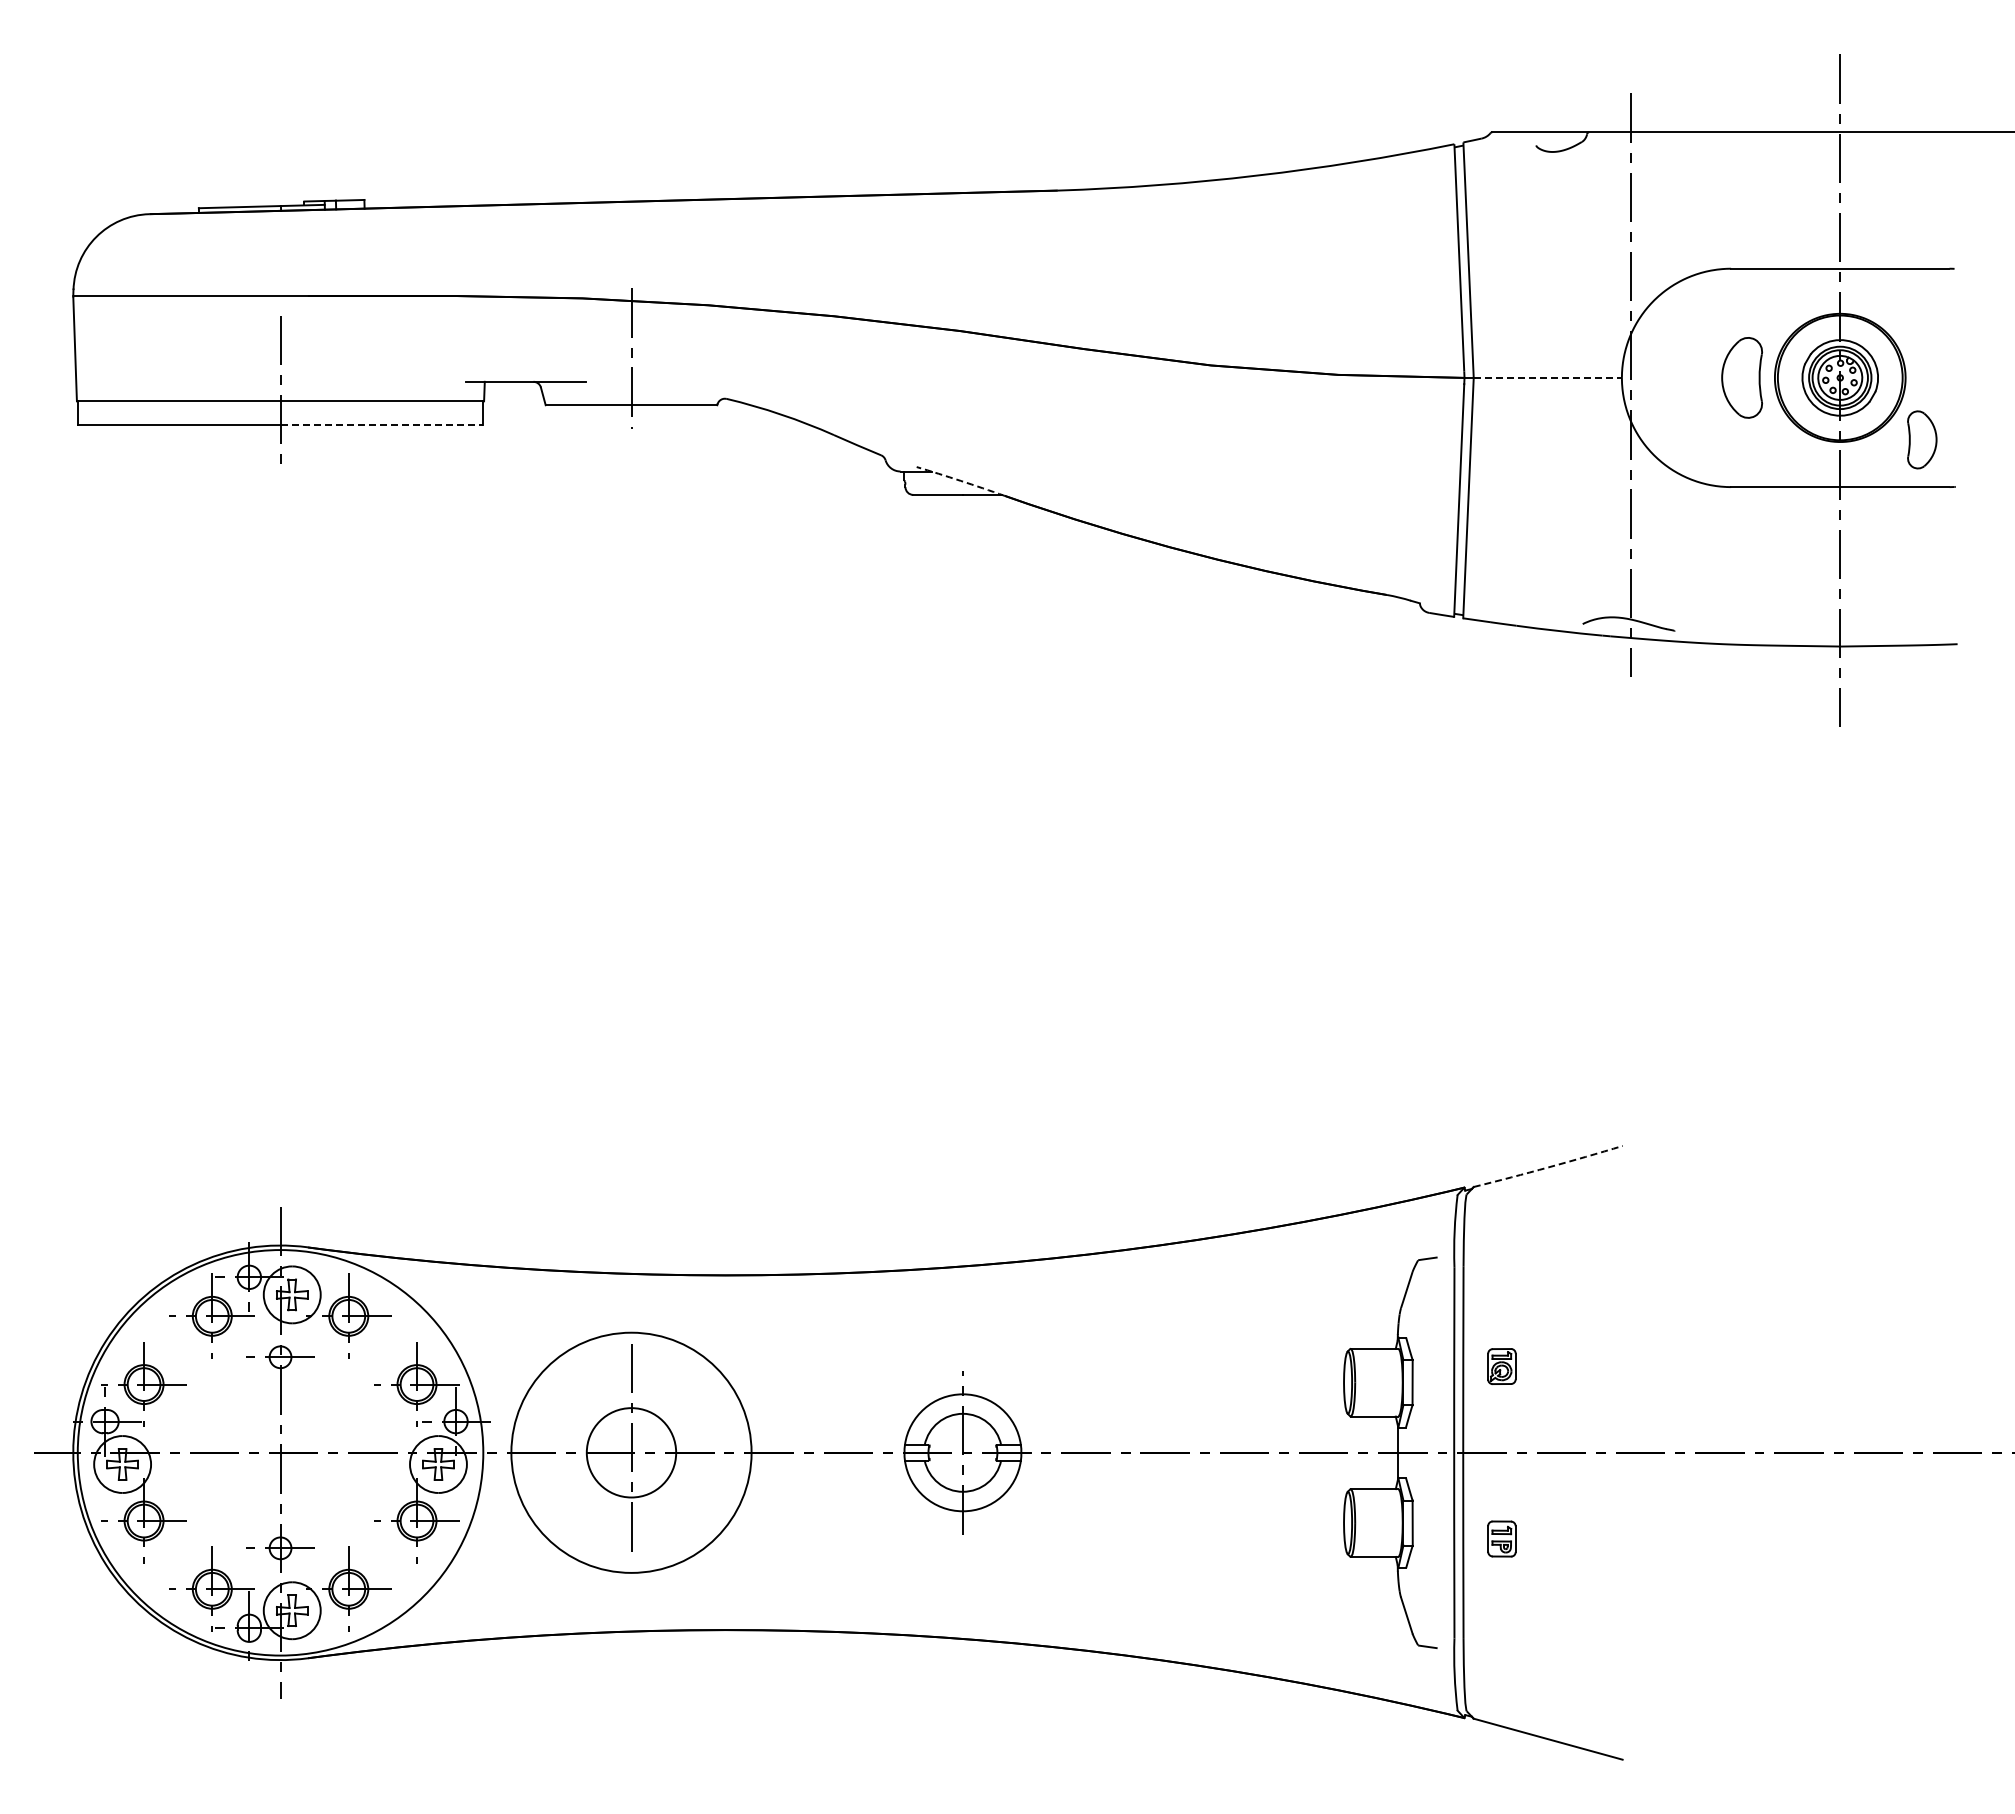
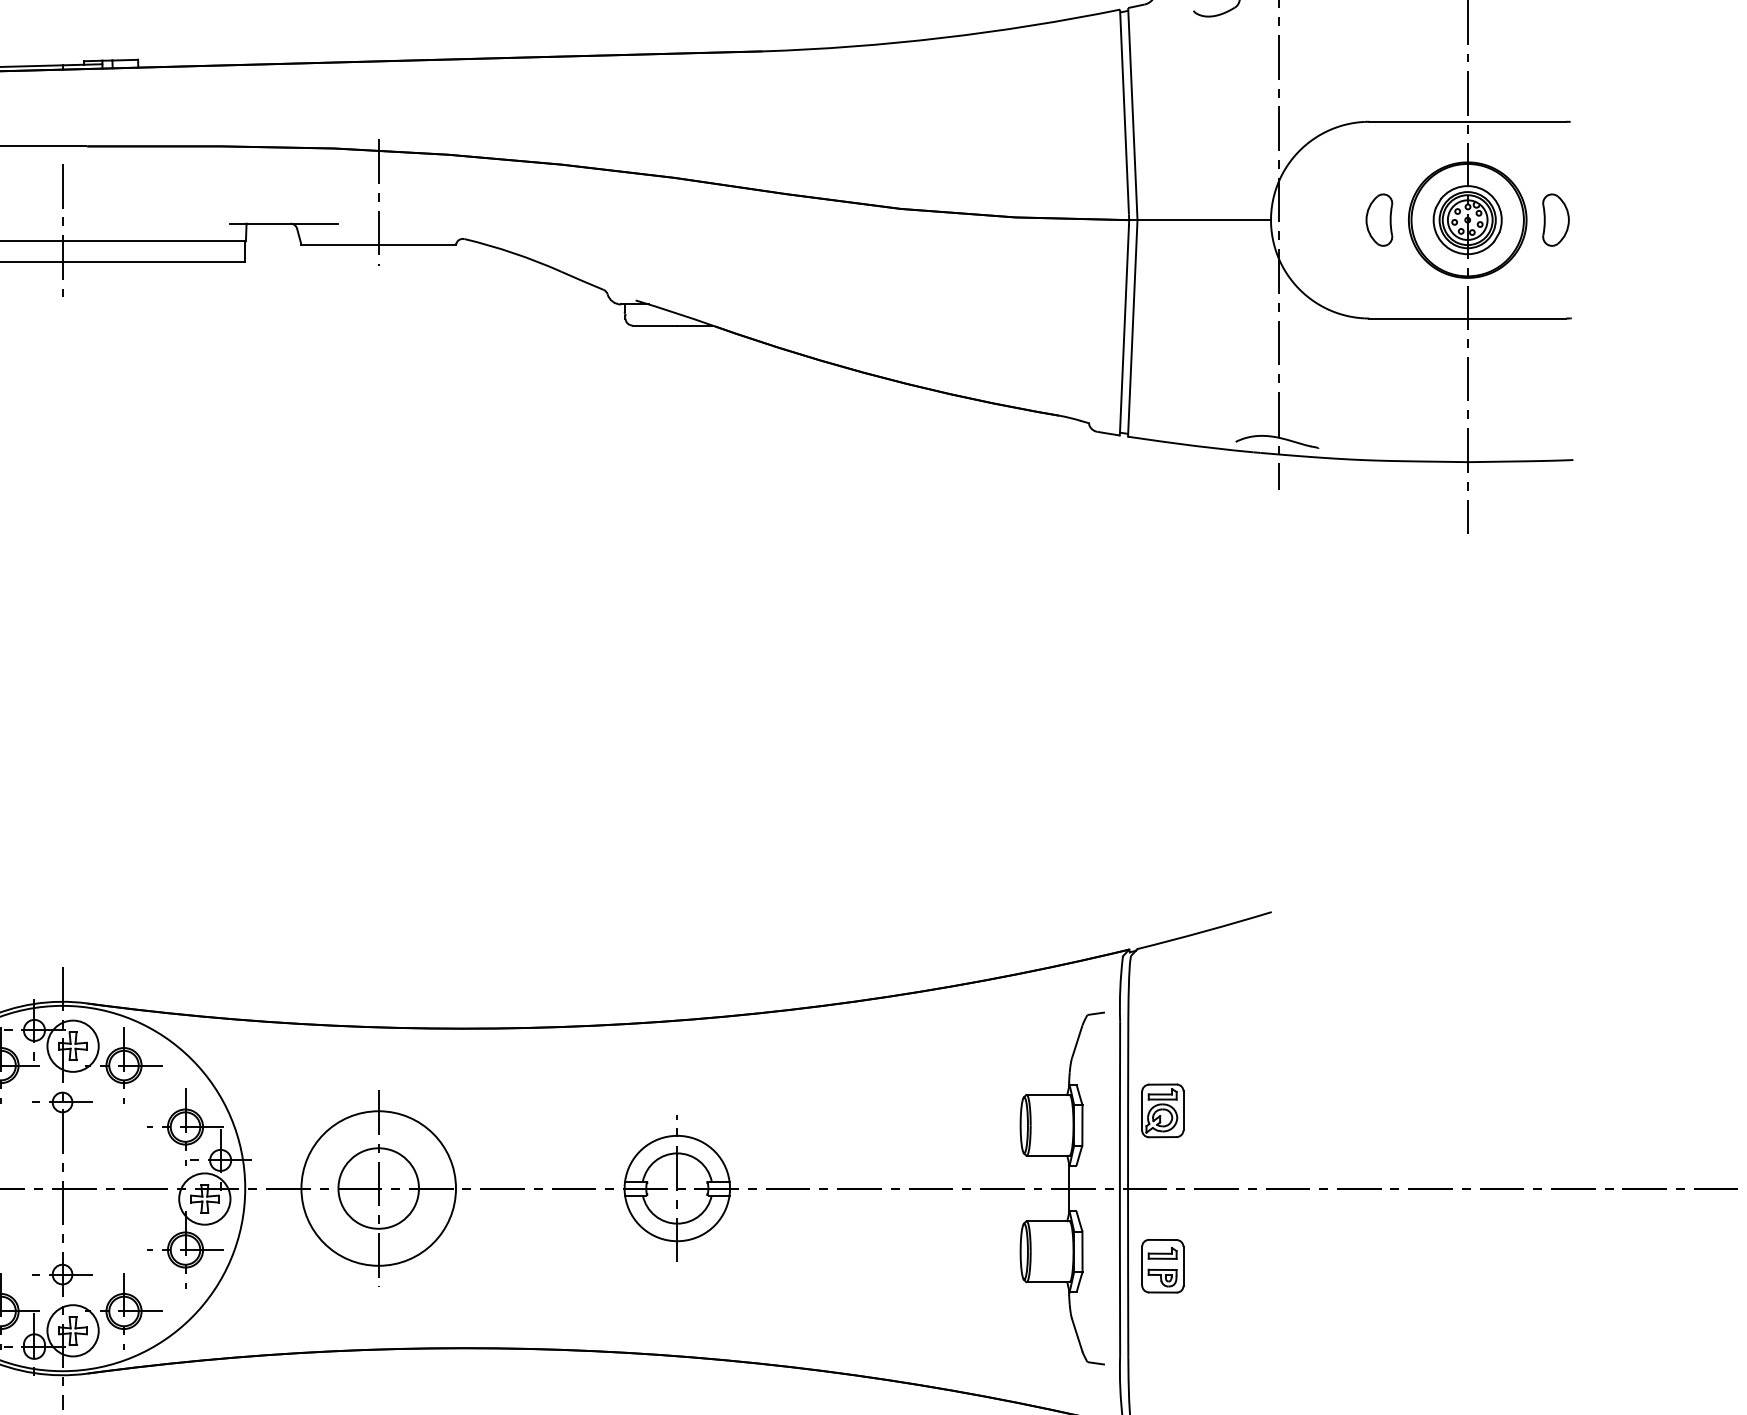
line: (1548, 377) -> (1204, 219), dashed -> solid
part: (1742, 377) -> (1379, 219), size x0.71
line: (382, 424) -> (154, 262), dashed -> solid
part: (1922, 439) -> (1556, 219), moved
arc: (960, 480) -> (675, 312), dashed -> solid
arc: (1548, 1167) -> (1204, 931), dashed -> solid
part: (1501, 1366) -> (1162, 1110), size x1.67
circle: (631, 1452) -> (378, 1188), size x0.71
part: (1501, 1538) -> (1162, 1265), size x1.67

